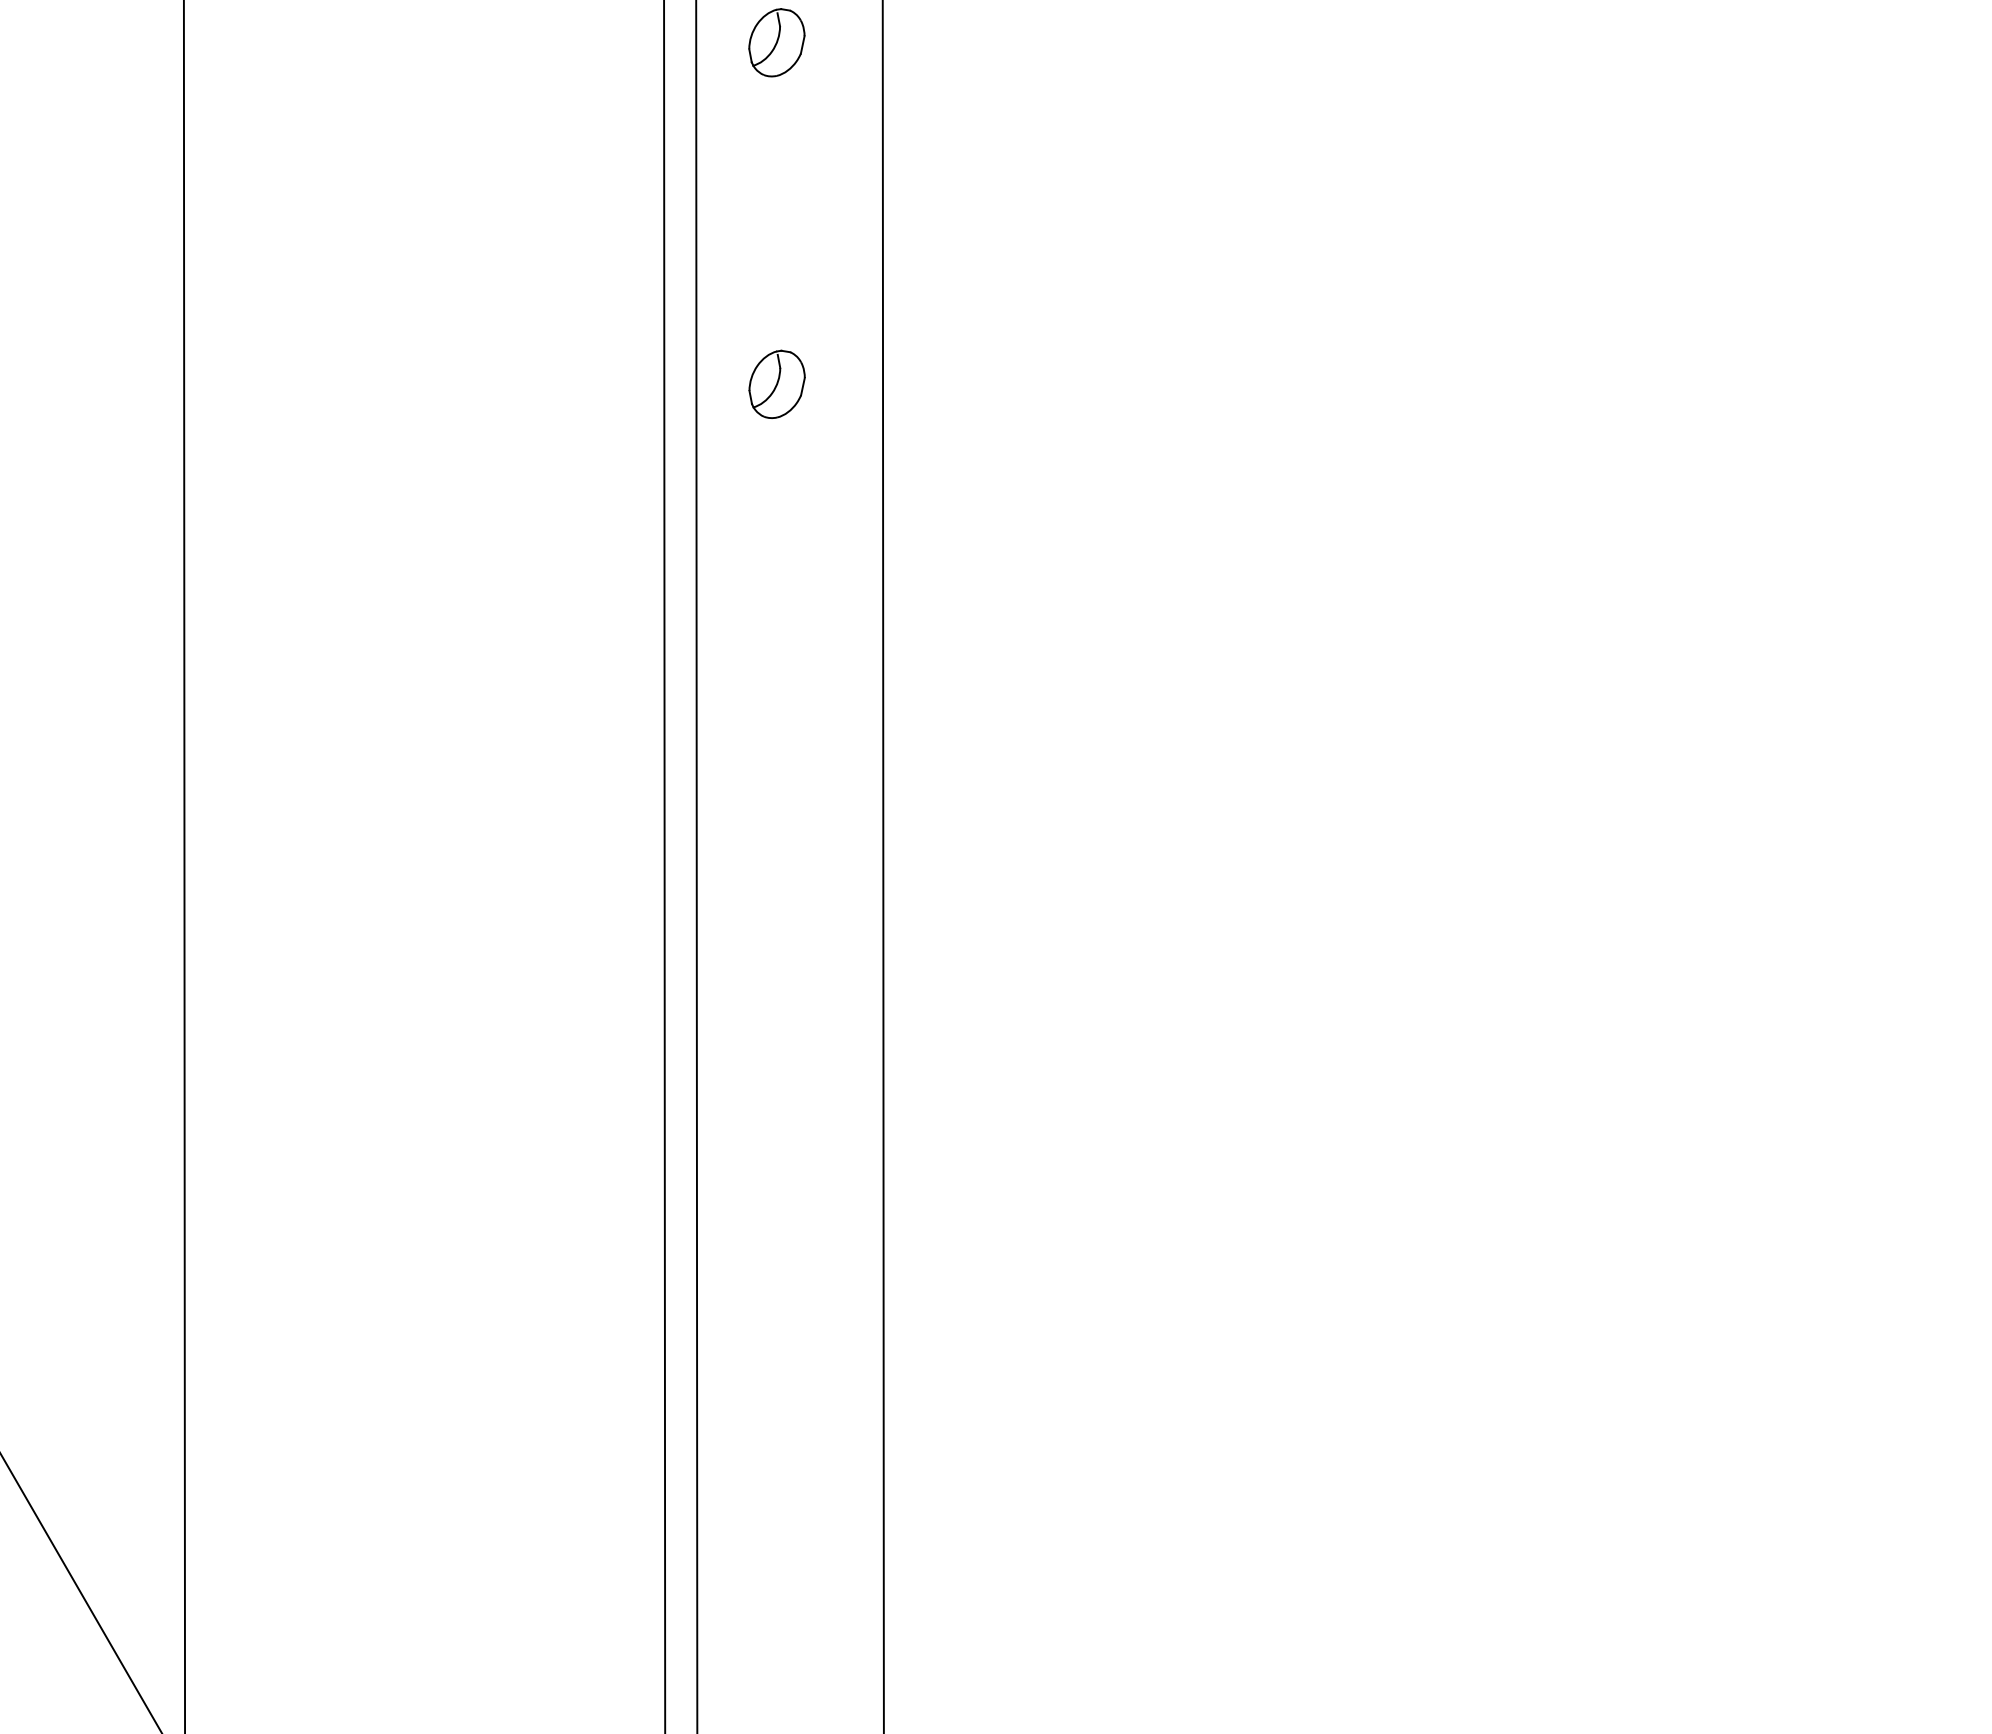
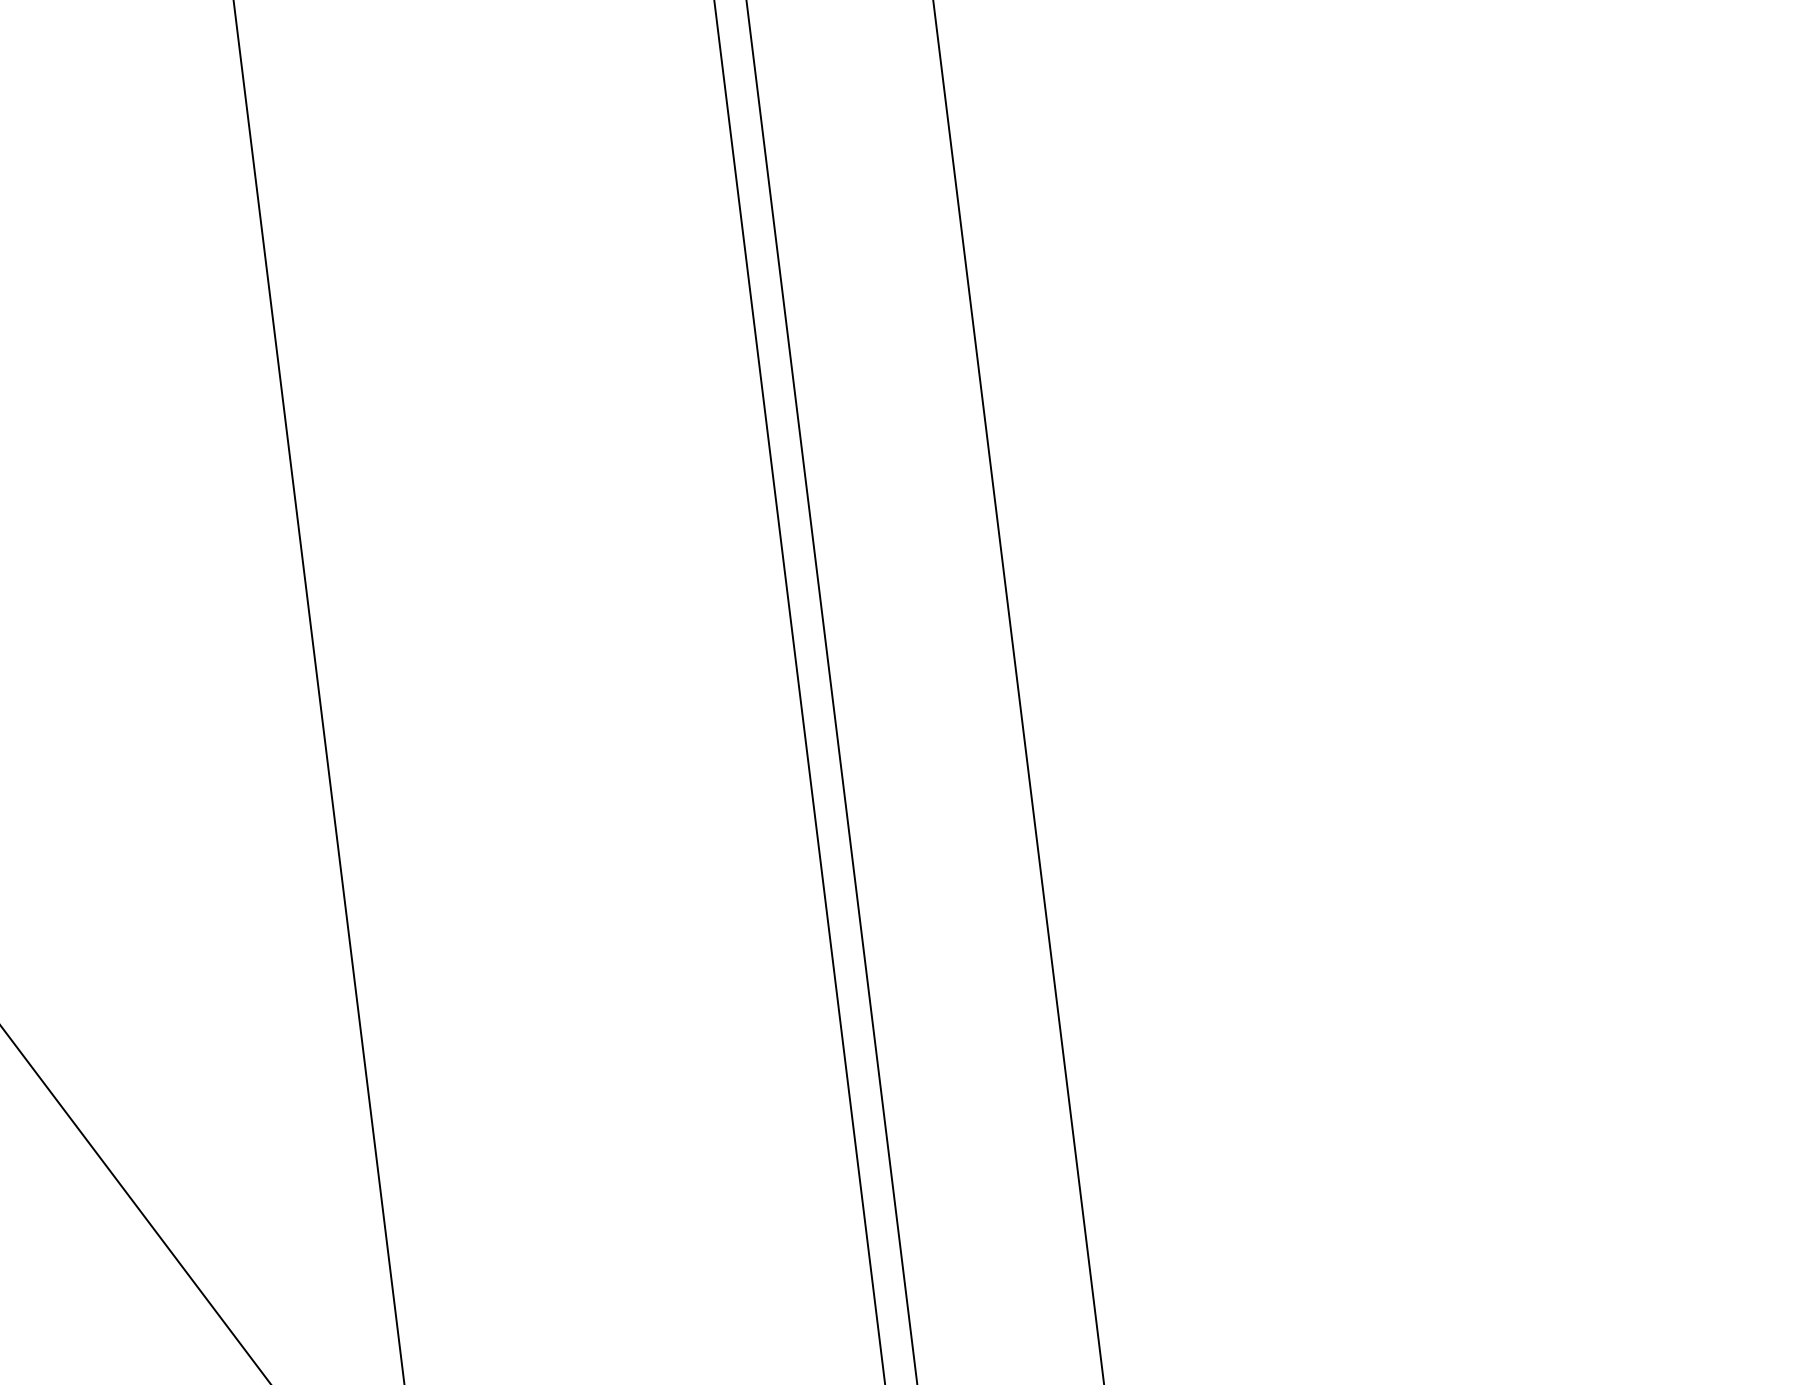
part: (776, 383) -> (845, 154), removed

